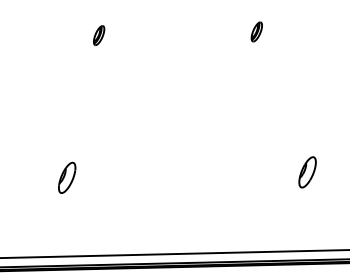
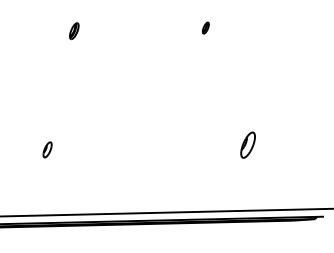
part: (256, 31) -> (205, 27), size x0.7
part: (66, 177) -> (47, 149), size x0.6

